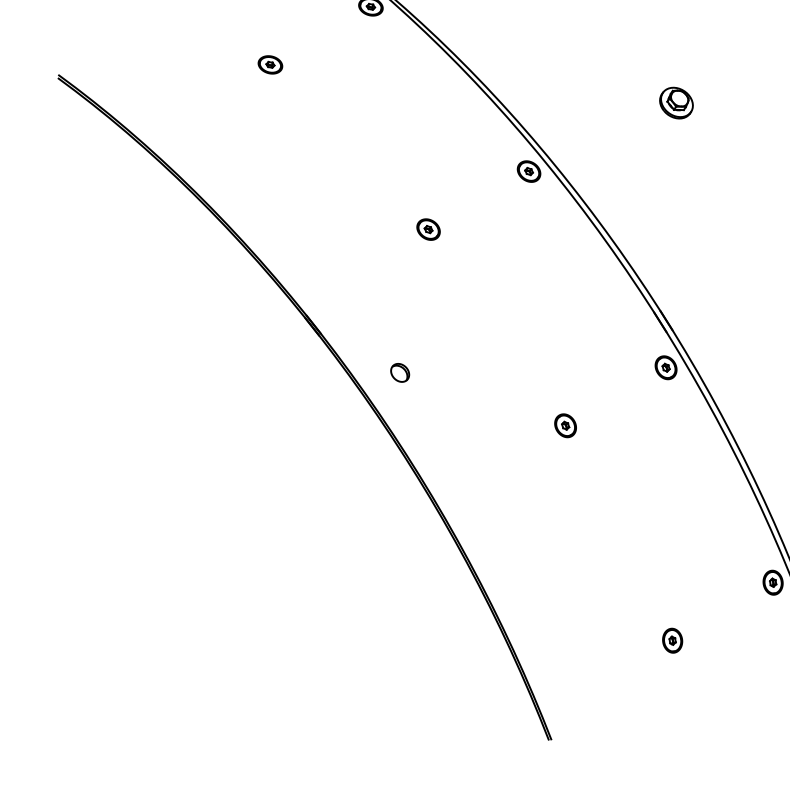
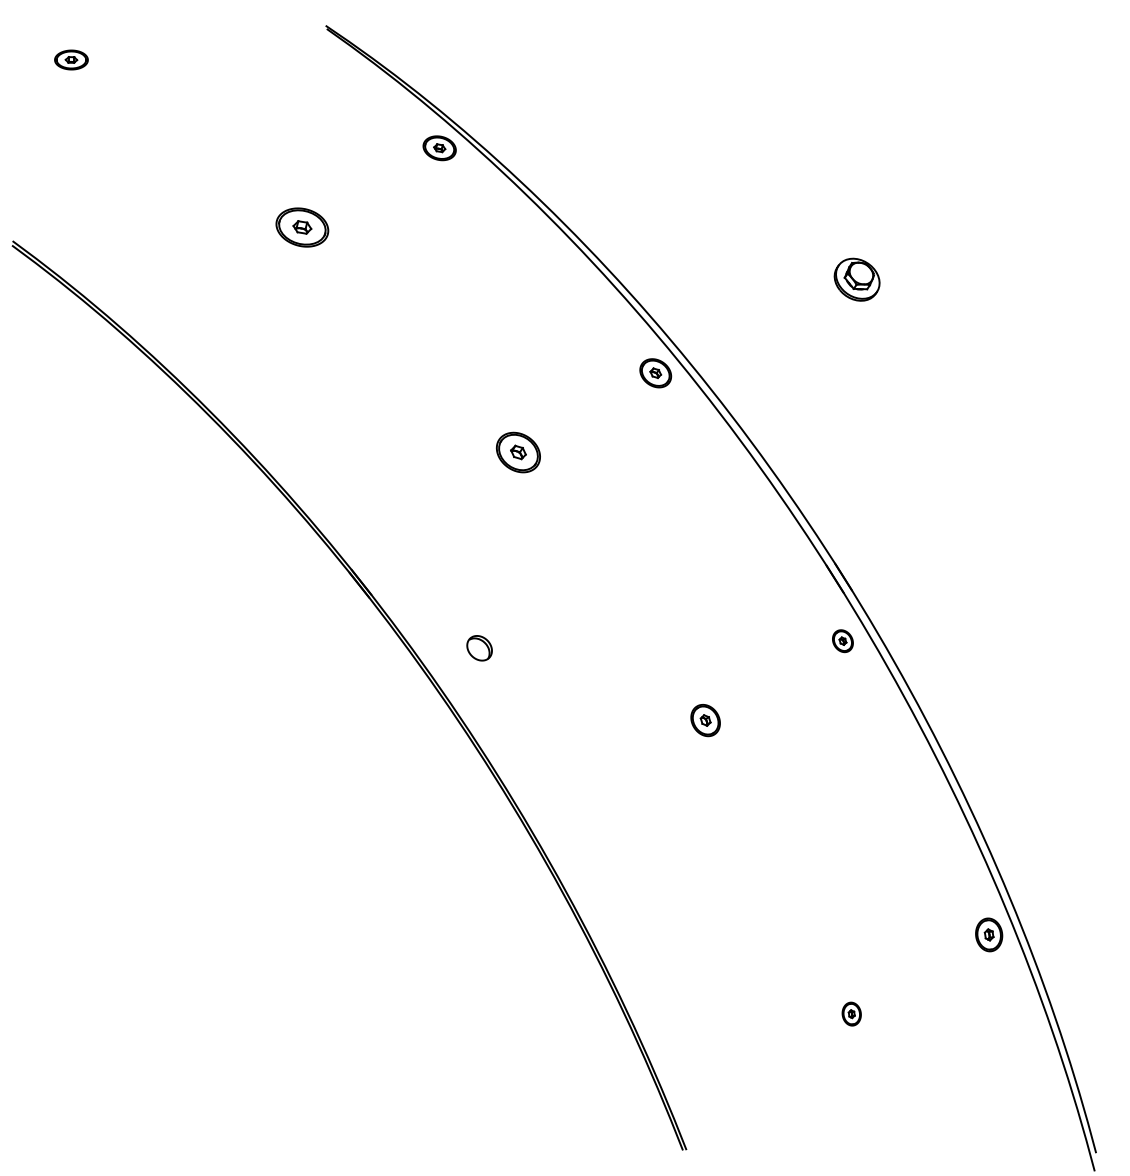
part: (270, 64) -> (302, 227), size x1.6
part: (428, 229) -> (518, 452), size x1.4
part: (665, 367) -> (842, 640), size x0.7
part: (672, 640) -> (851, 1013), size x0.7

